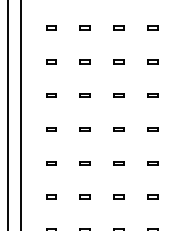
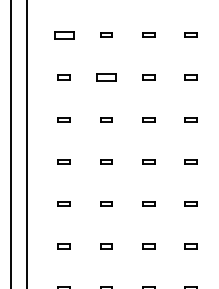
part: (51, 27) -> (64, 34), size x1.6
part: (84, 61) -> (105, 77), size x1.6

